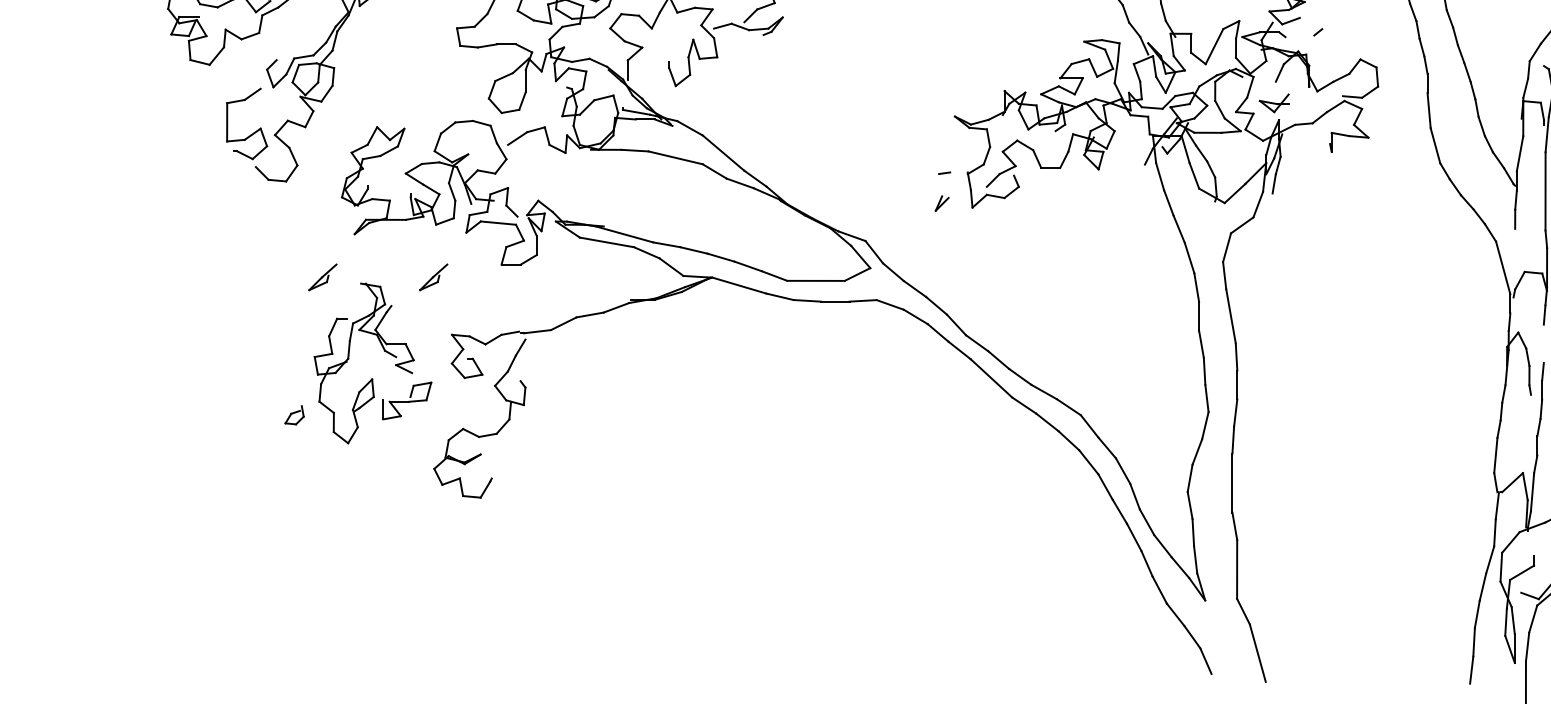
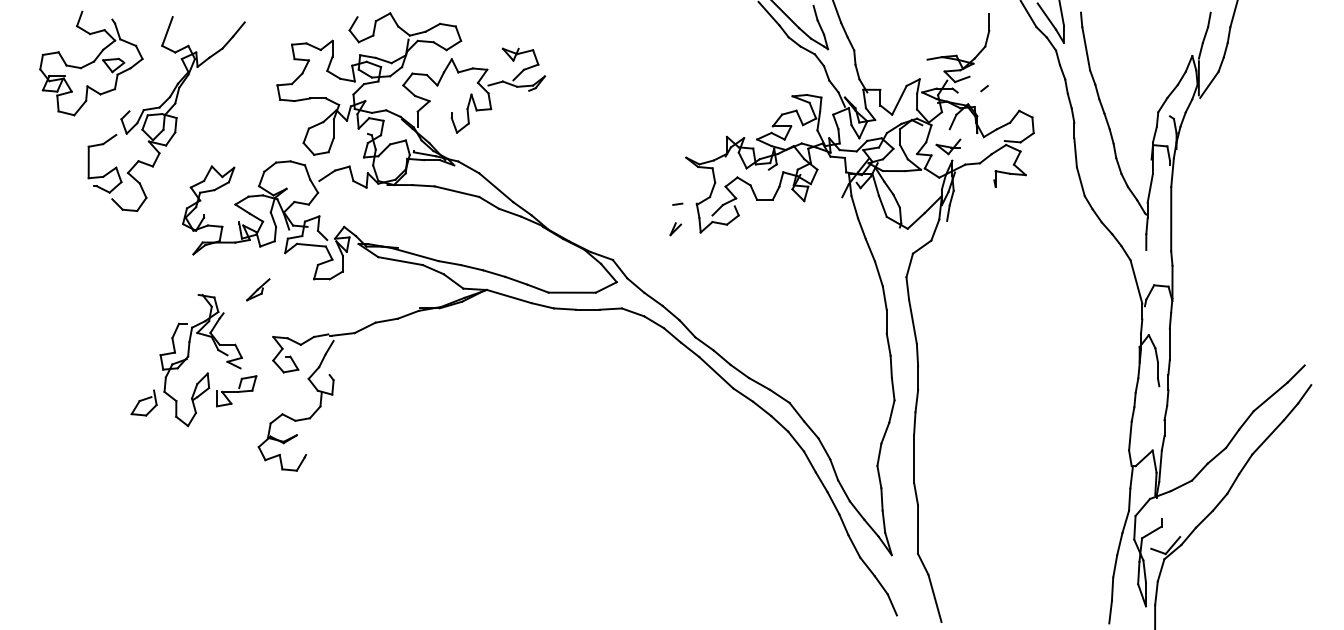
part: (323, 277) -> (167, 289), removed
line: (1543, 343) -> (1169, 344), added
part: (293, 414) -> (143, 402), size x1.67

